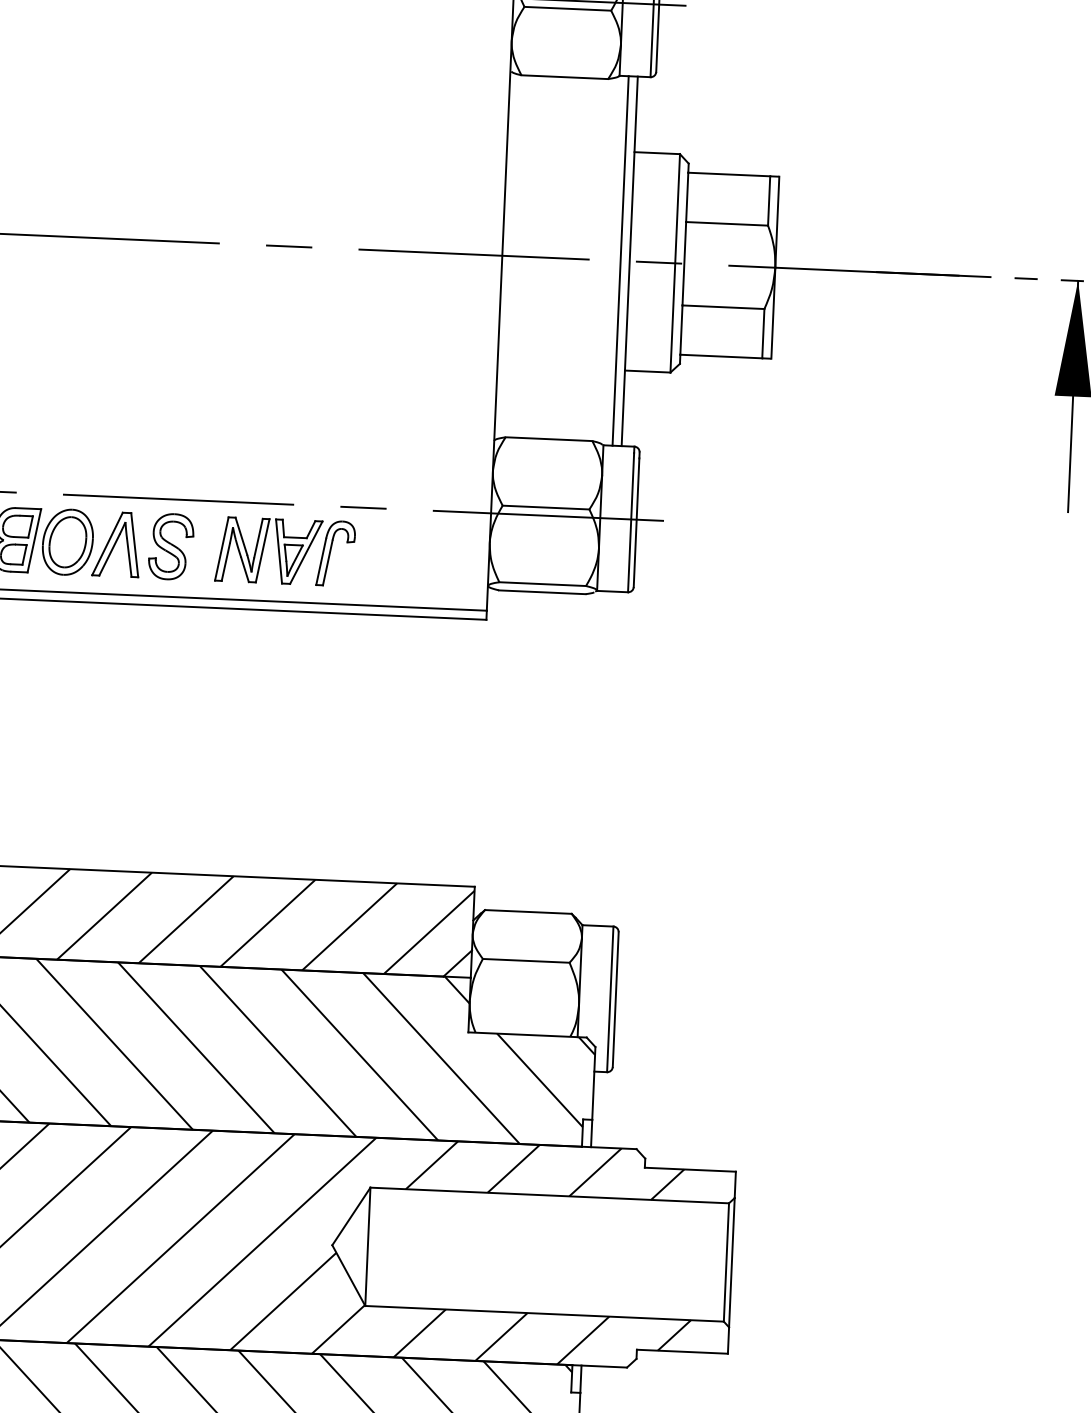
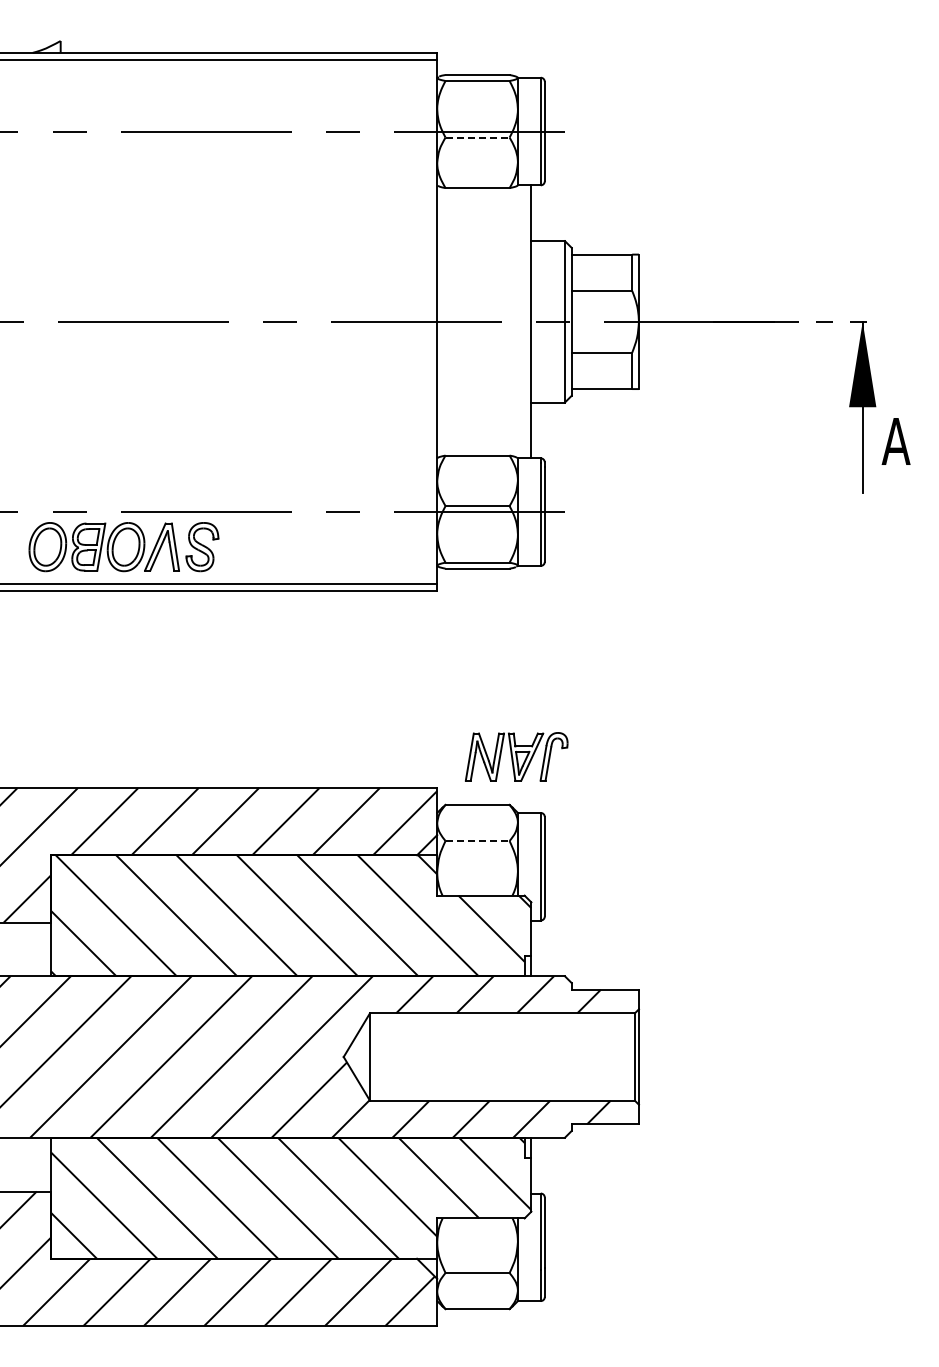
line: (569, 8) -> (478, 137), solid -> dashed
line: (620, 260) -> (524, 321), removed
part: (285, 550) -> (516, 756), moved
line: (527, 961) -> (478, 841), solid -> dashed

